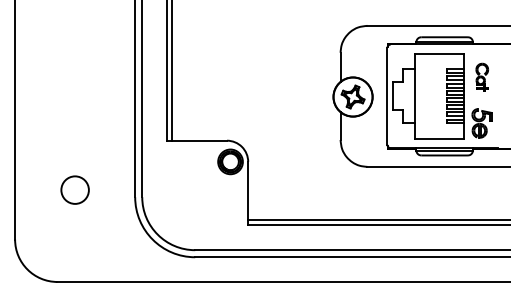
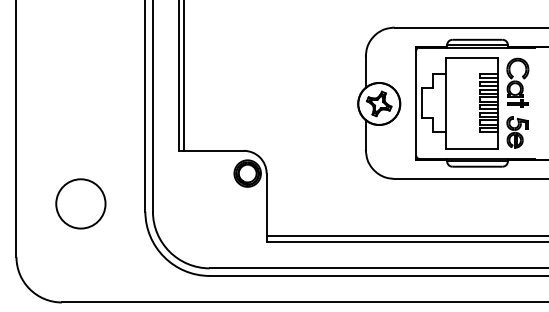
part: (481, 77) -> (517, 82), size x1.67
circle: (74, 189) -> (80, 203), size x1.67

